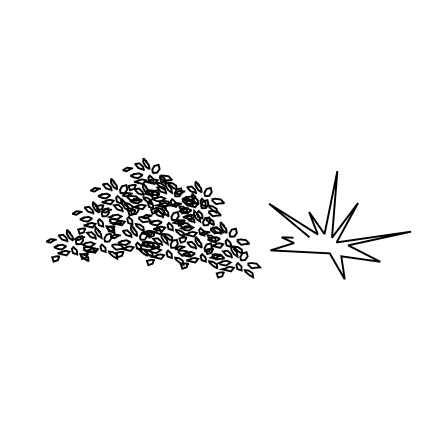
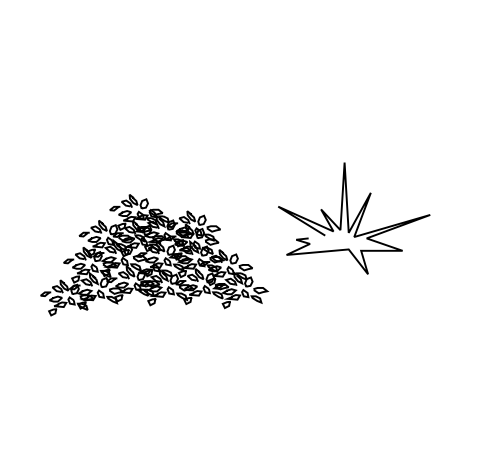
part: (158, 218) -> (154, 255), moved

